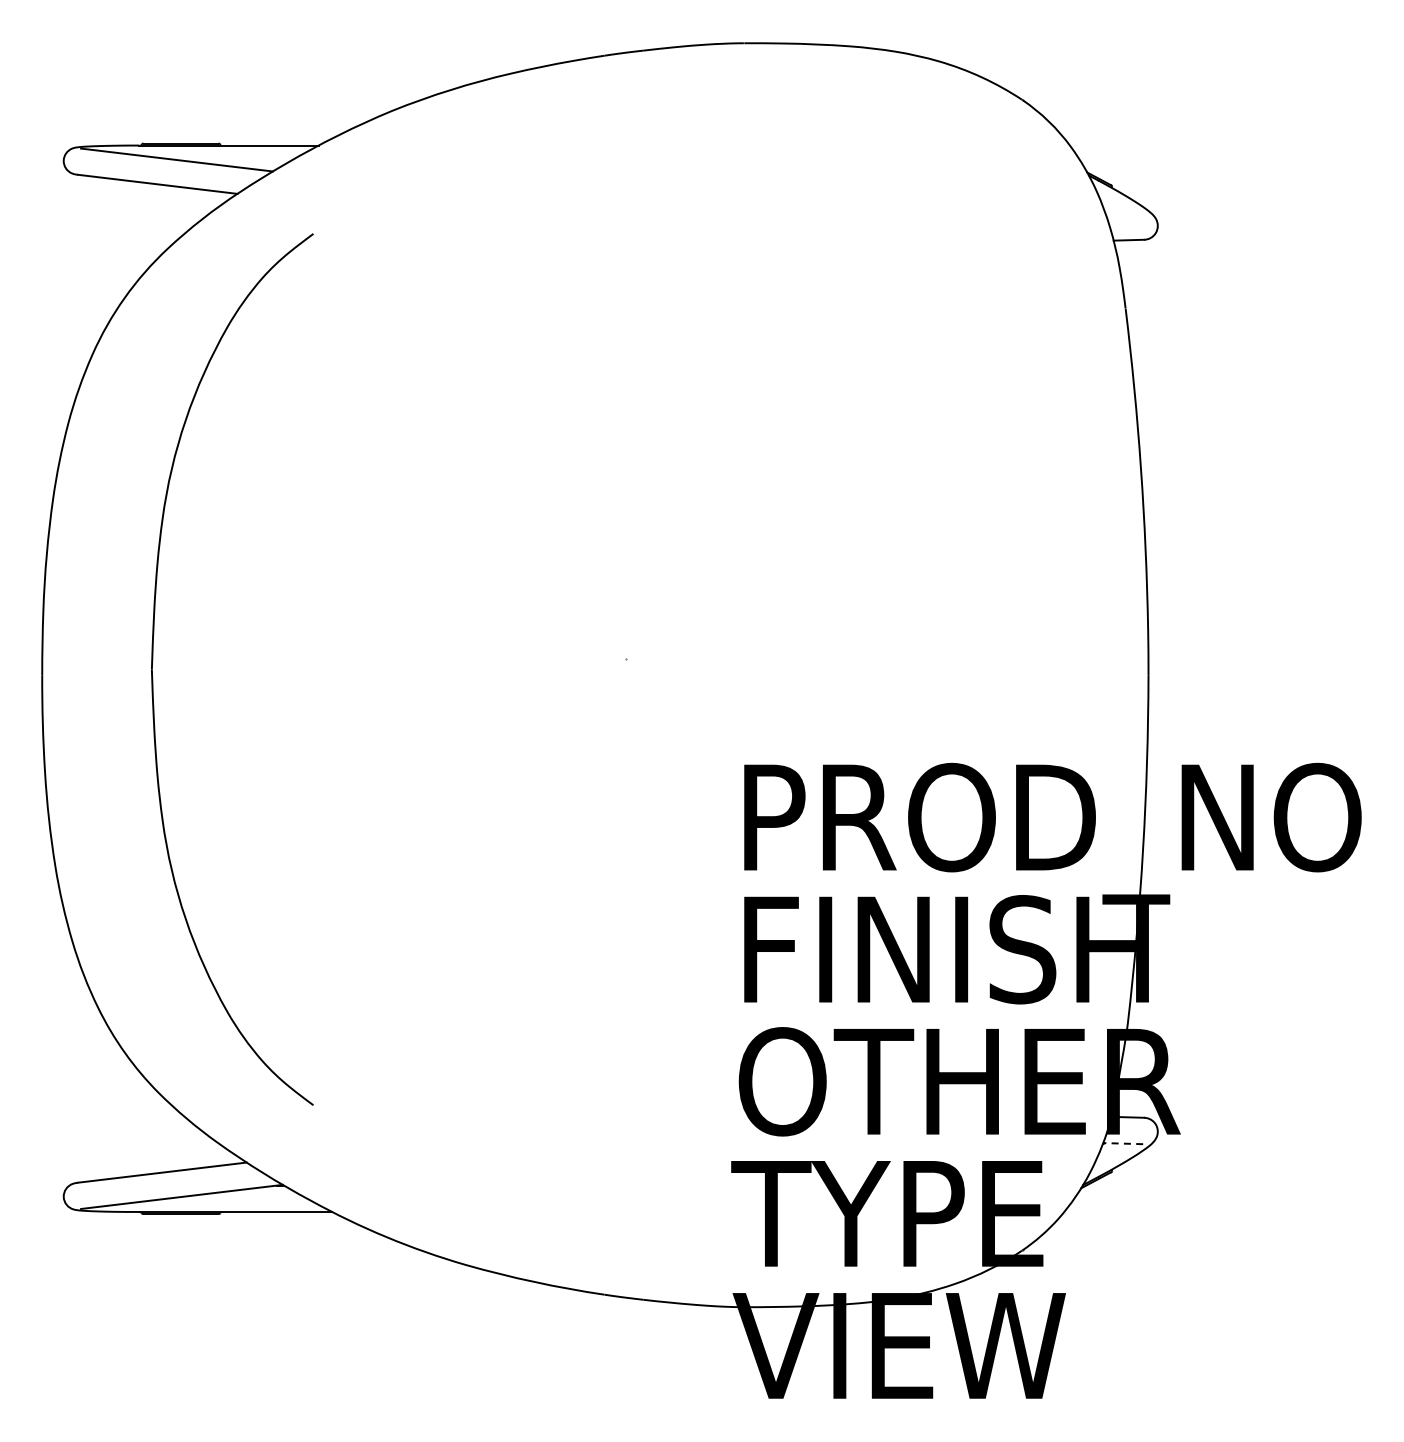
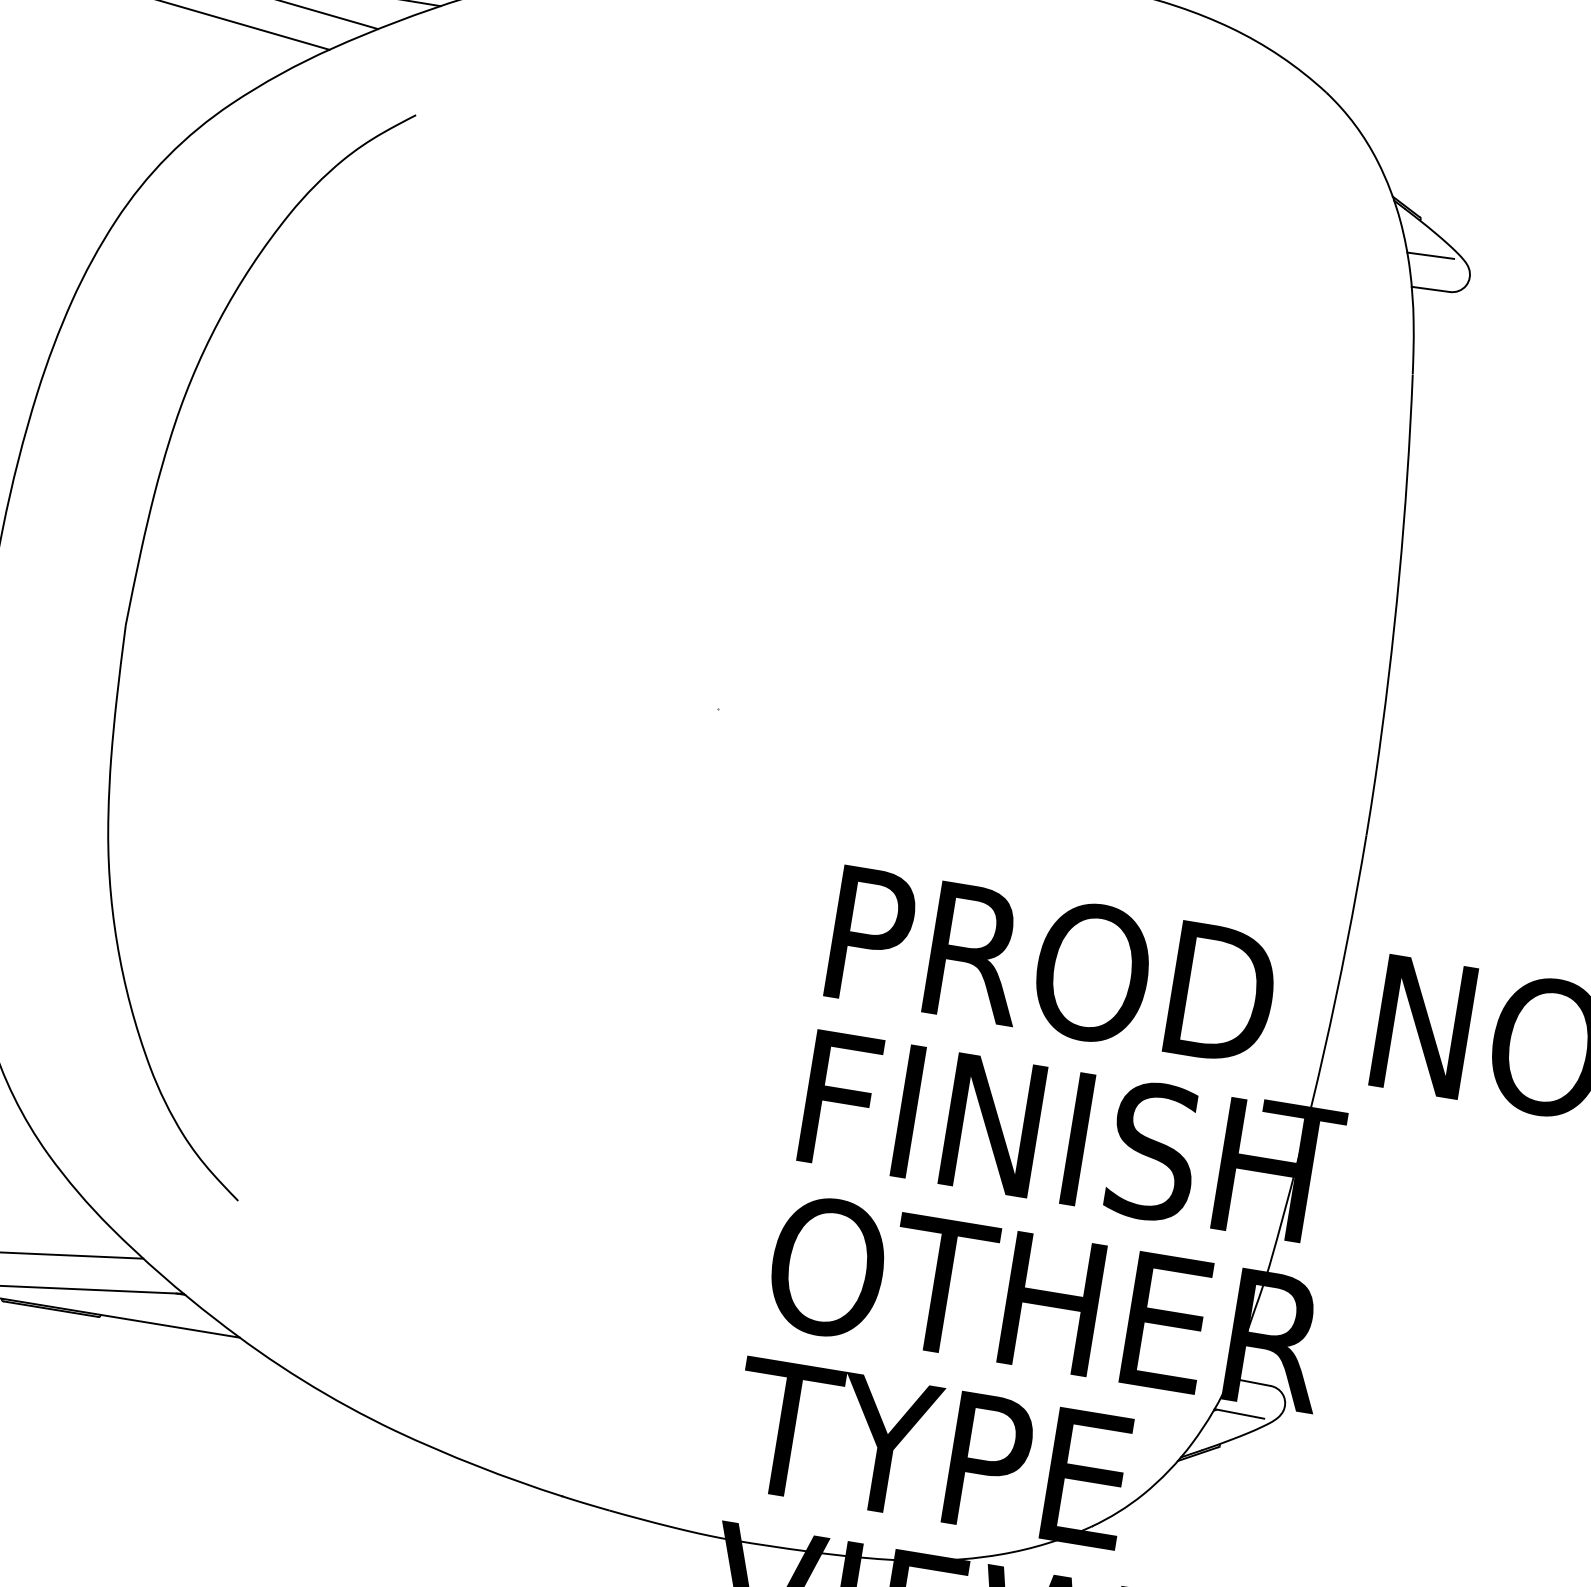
line: (1124, 213) -> (1430, 255), added
line: (1123, 1143) -> (1239, 1413), dashed -> solid

